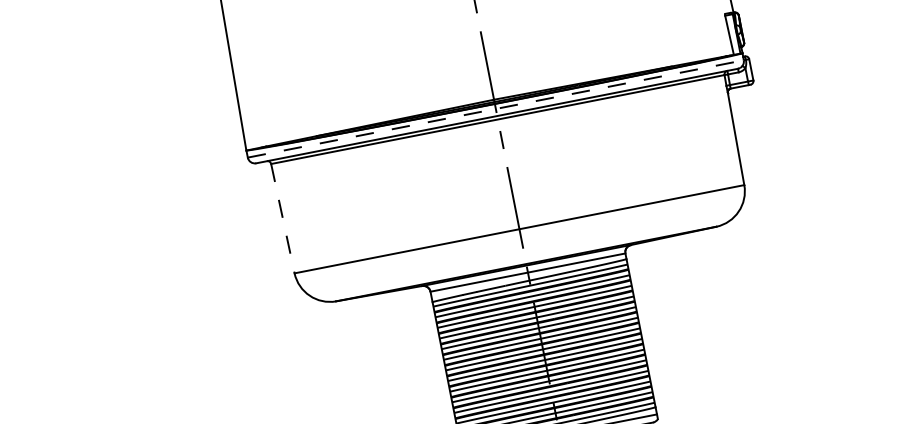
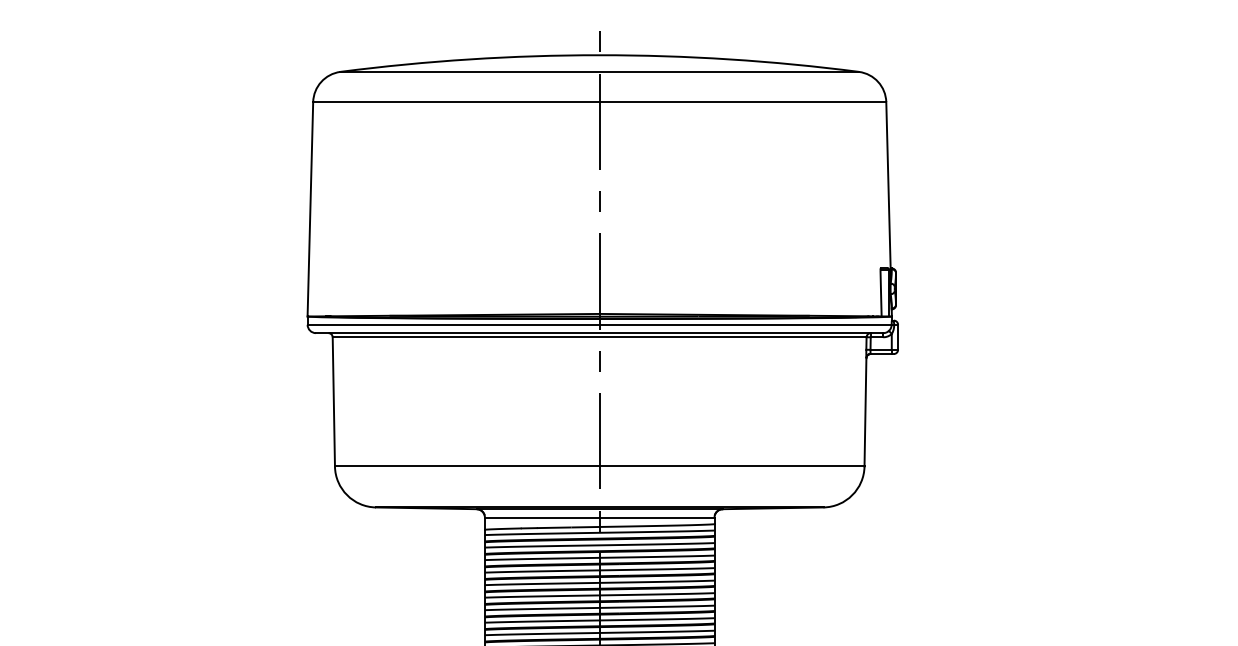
line: (496, 108) -> (600, 324), dashed -> solid
line: (282, 218) -> (333, 401), dashed -> solid

